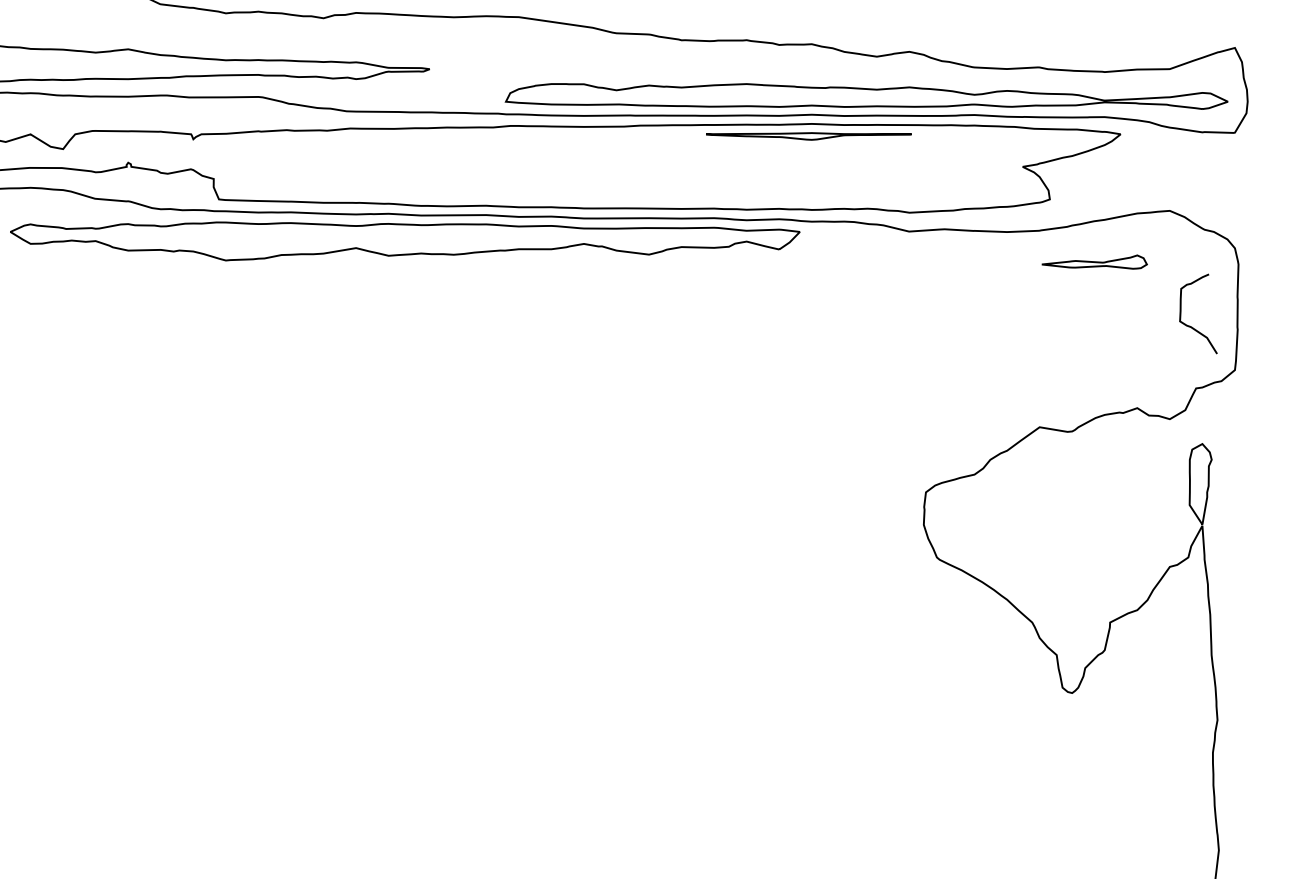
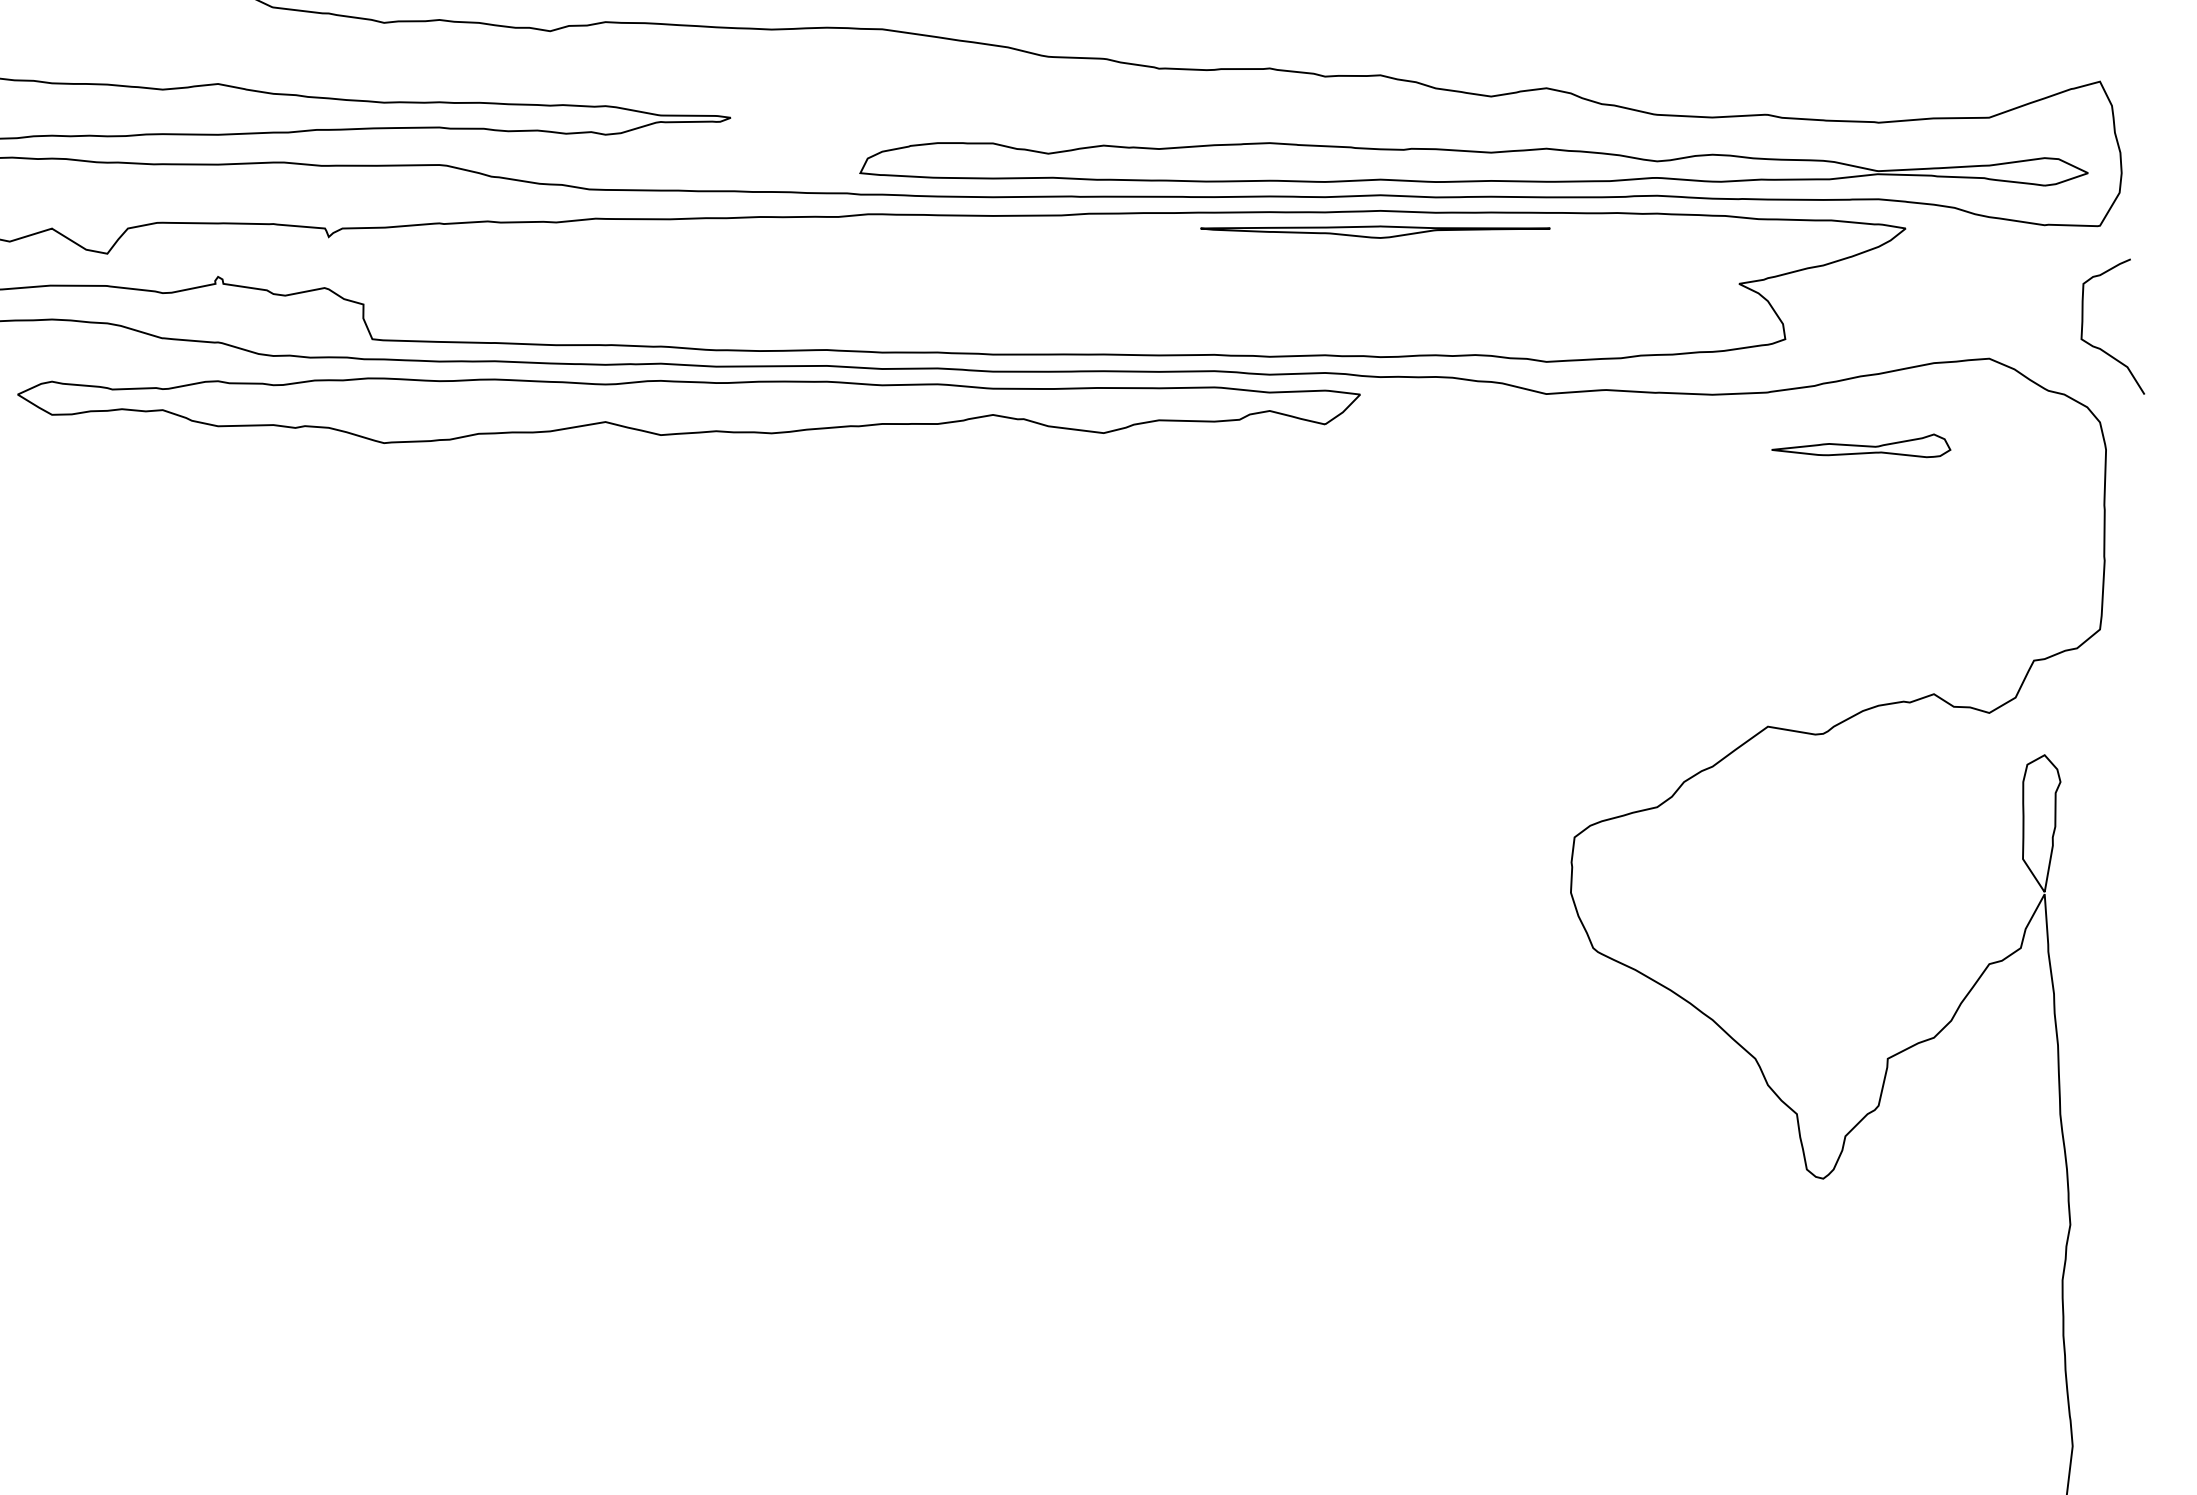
curve: (1191, 326) -> (2100, 347), moved

